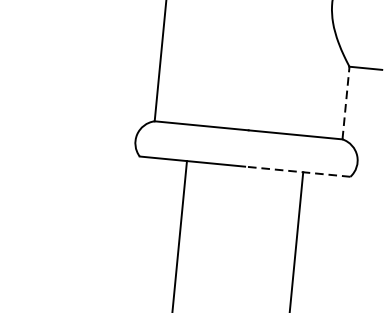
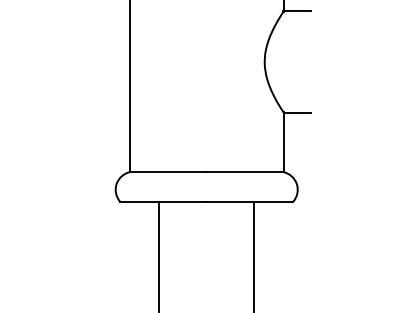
line: (345, 103) -> (283, 142), dashed -> solid
line: (297, 171) -> (249, 201), dashed -> solid

